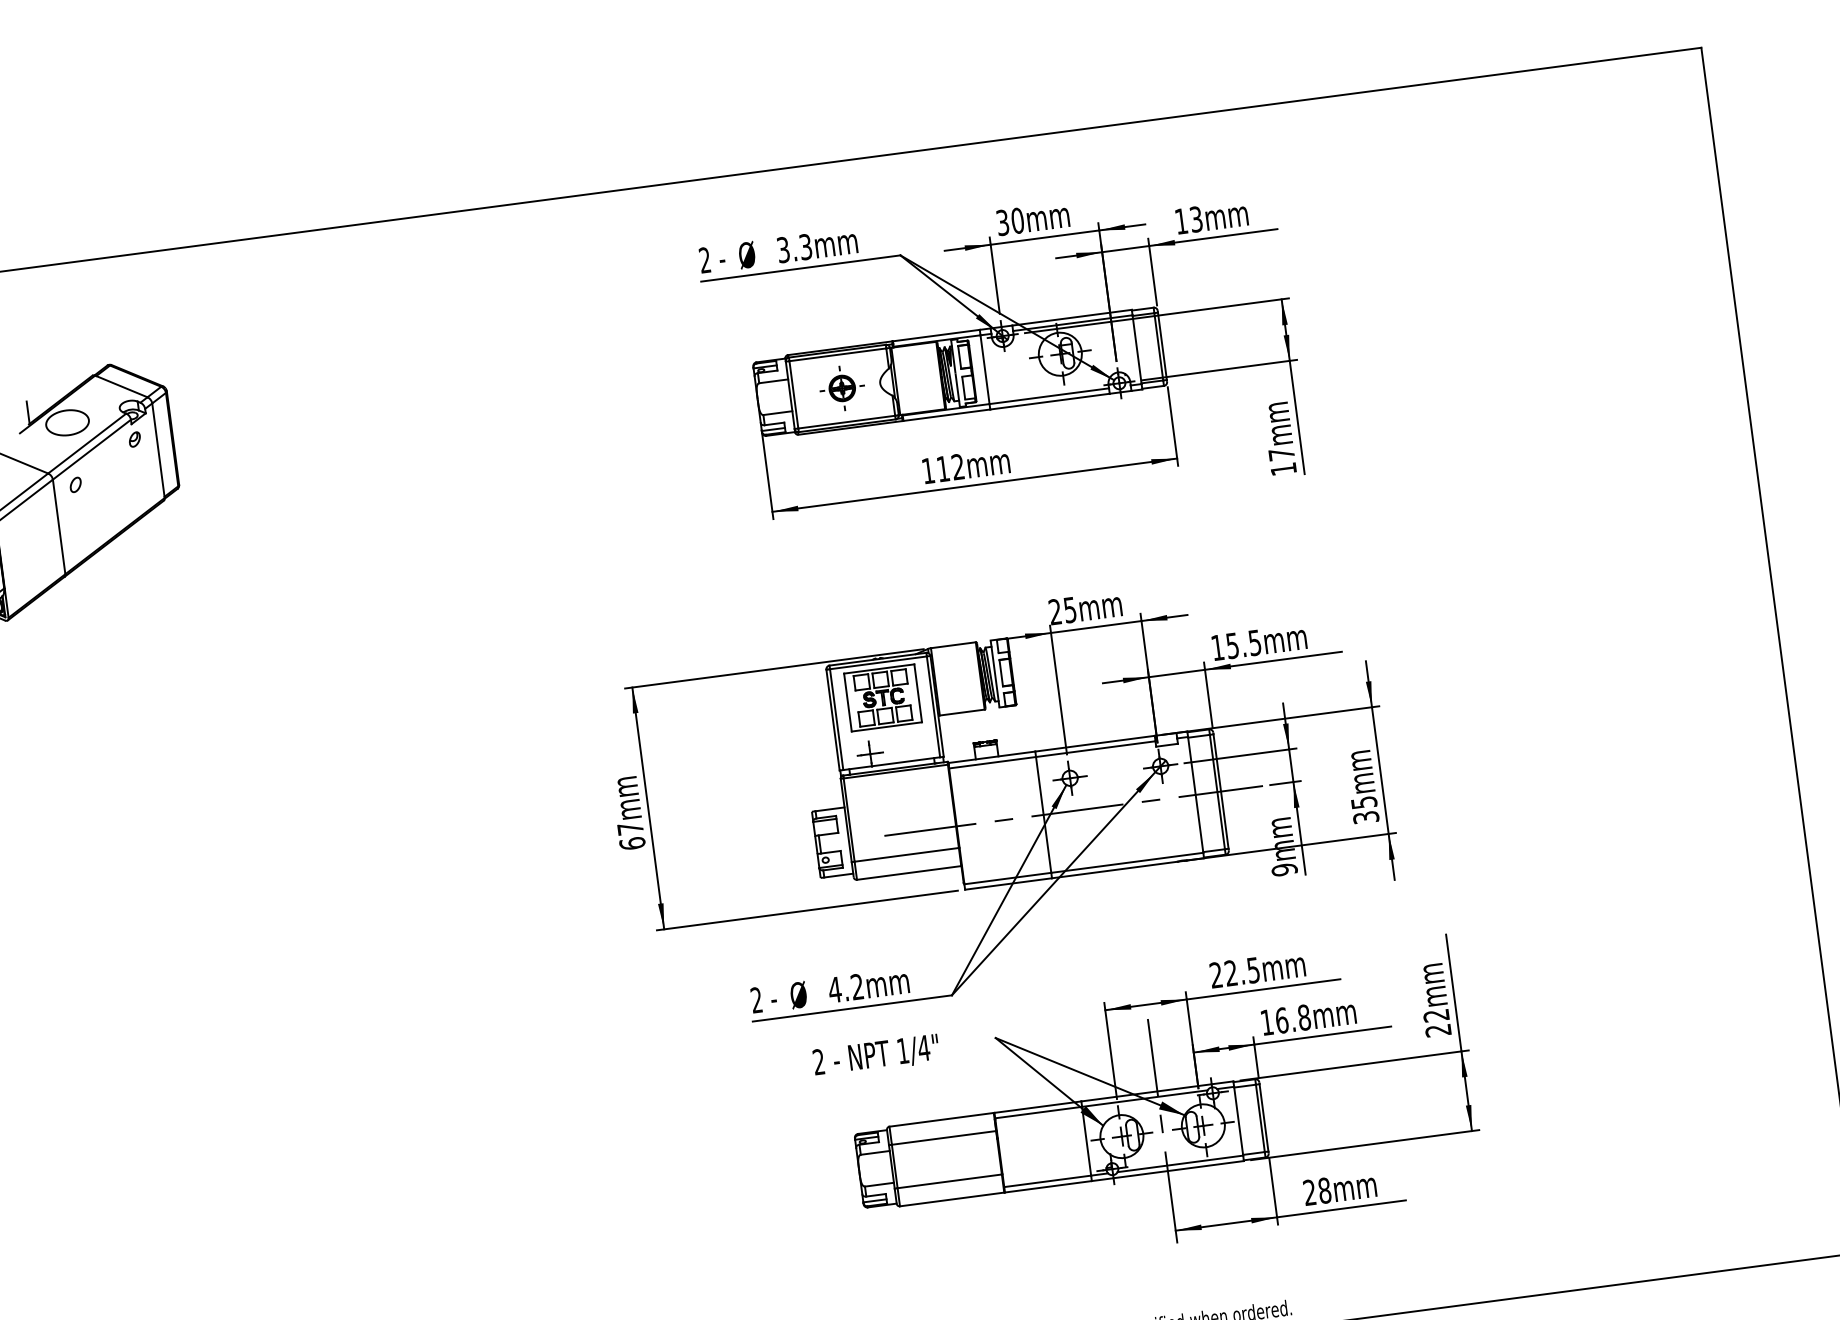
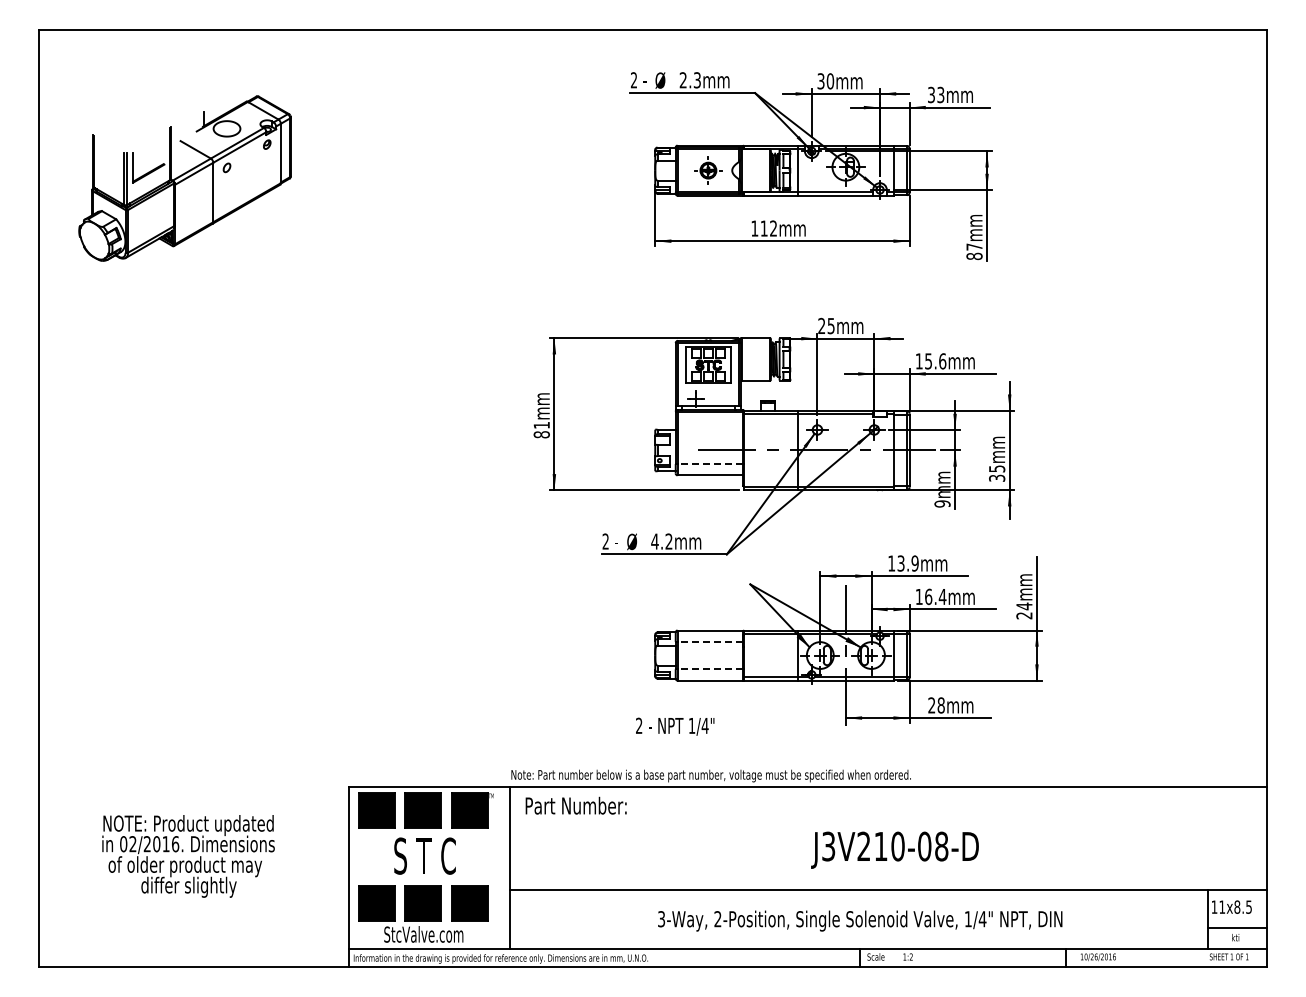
text: (1181, 220) -> (931, 94), 13mm -> 33mm
text: (782, 250) -> (682, 80), 3.3mm -> 2.3mm
text: (1283, 469) -> (974, 256), 17mm -> 87mm
text: (1254, 643) -> (942, 361), 15.5mm -> 15.6mm
text: (631, 836) -> (541, 430), 67mm -> 81mm
line: (907, 855) -> (710, 464), solid -> dashed
text: (1235, 972) -> (903, 563), 22.5mm -> 13.9mm
text: (1436, 1015) -> (1024, 606), 22mm -> 24mm
text: (1303, 1017) -> (942, 596), 16.8mm -> 16.4mm
text: (876, 1055) -> (675, 726), moved
line: (944, 1137) -> (710, 641), solid -> dashed
line: (950, 1181) -> (710, 669), solid -> dashed

